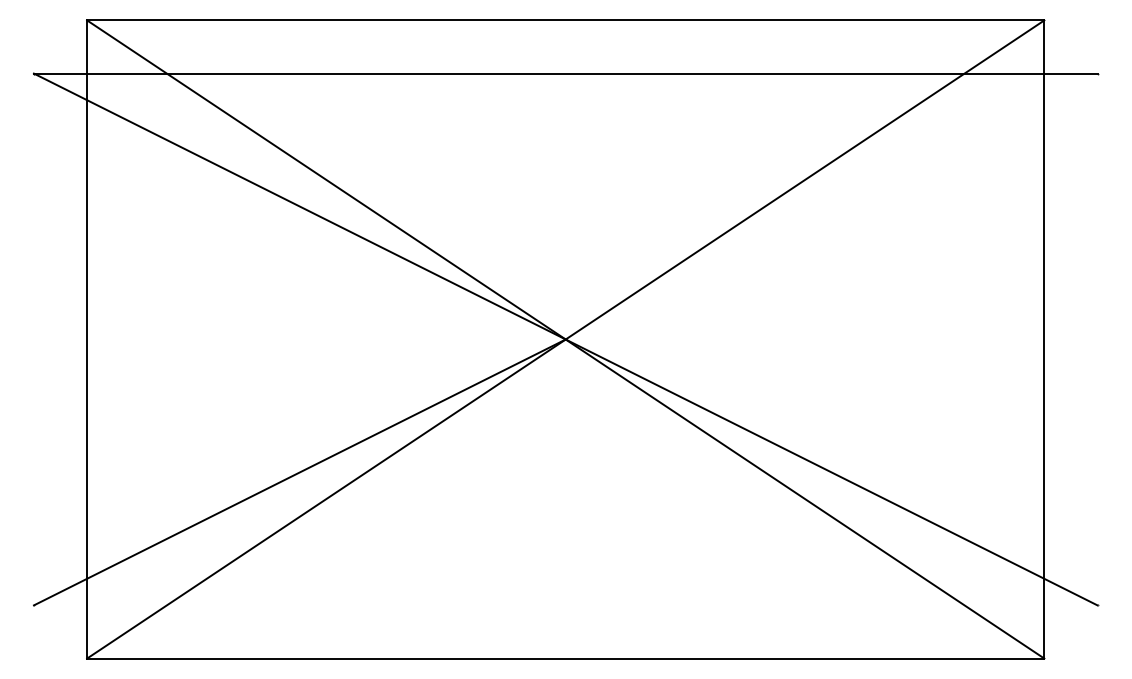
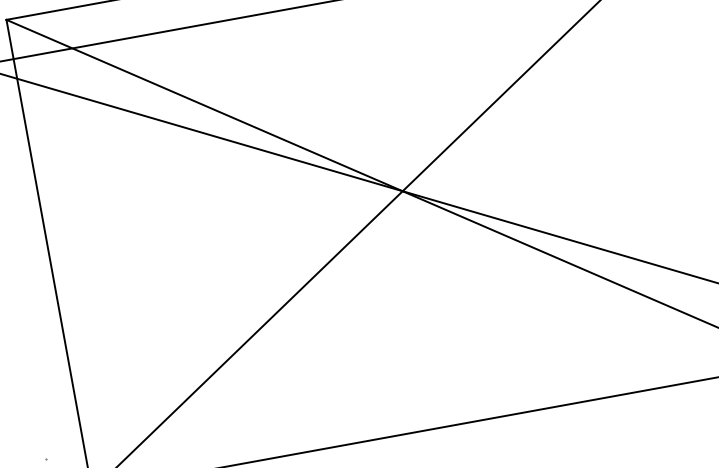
line: (299, 472) -> (223, 325), removed

